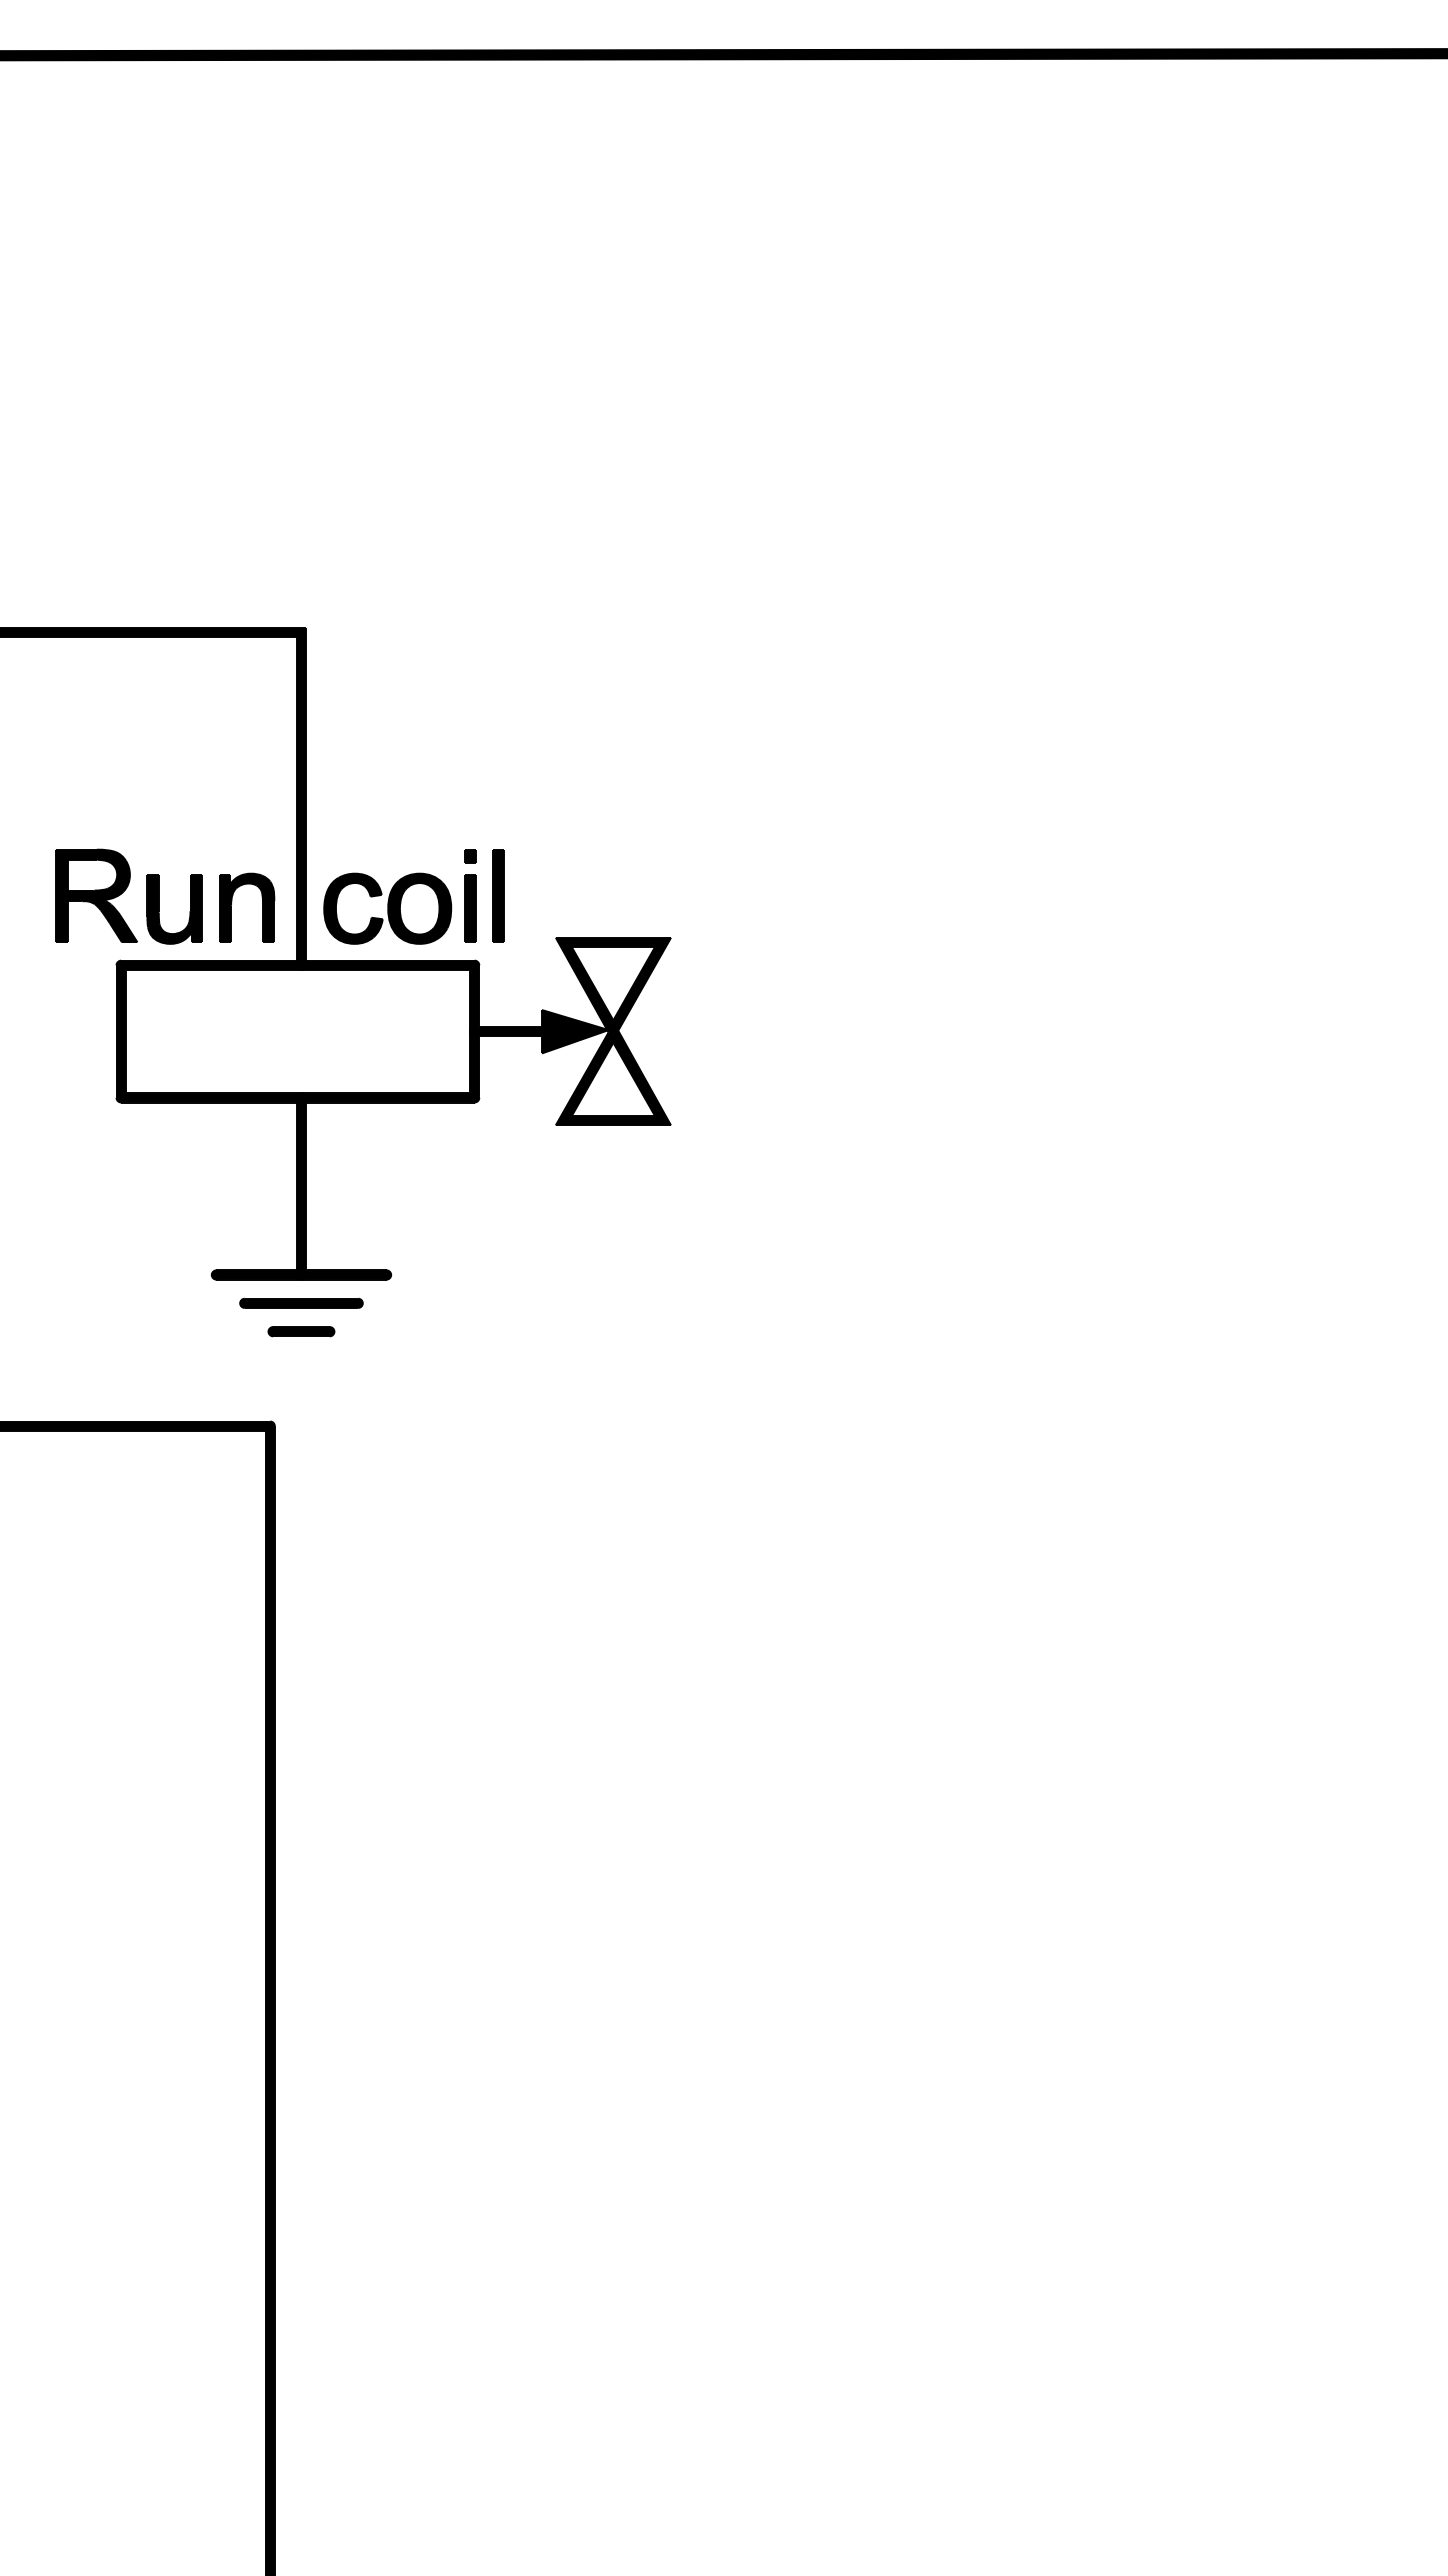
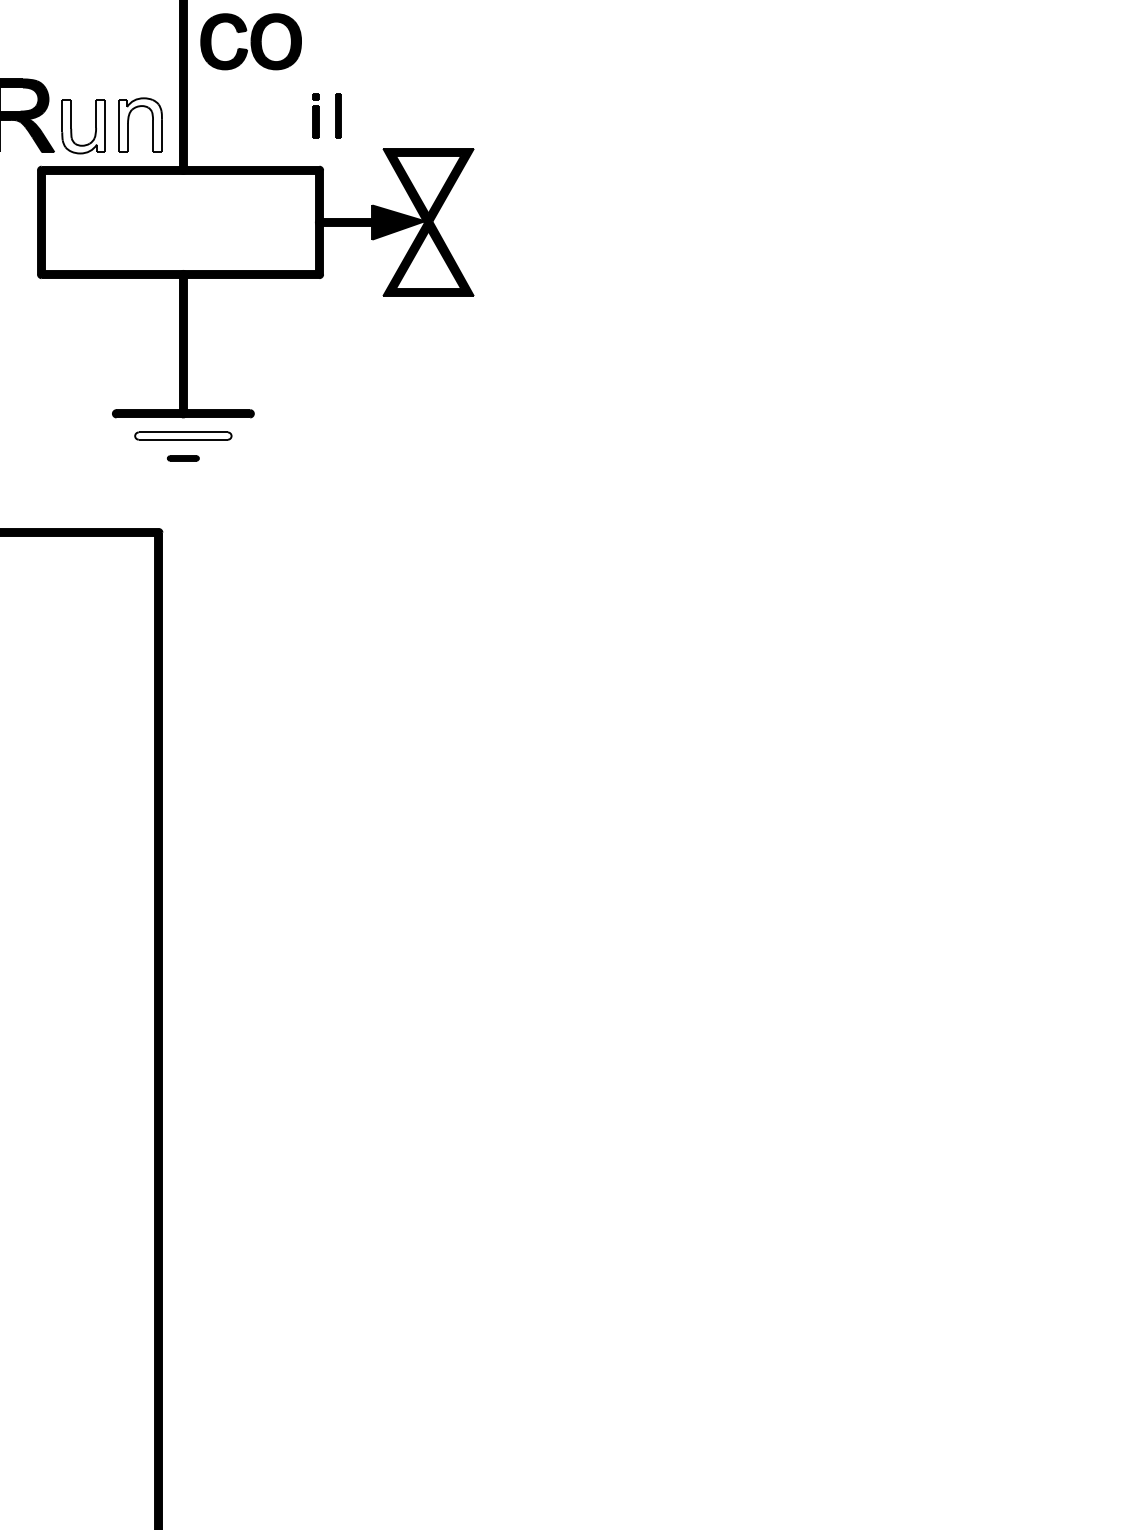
part: (470, 895) -> (316, 115), size x0.6
part: (498, 895) -> (338, 115), size x0.6
fill: (246, 907) -> (140, 124), removed
part: (387, 908) -> (250, 41), moved
fill: (174, 909) -> (83, 126), removed
fill: (301, 1302) -> (183, 435), removed
part: (301, 1331) -> (183, 458), size x0.6

